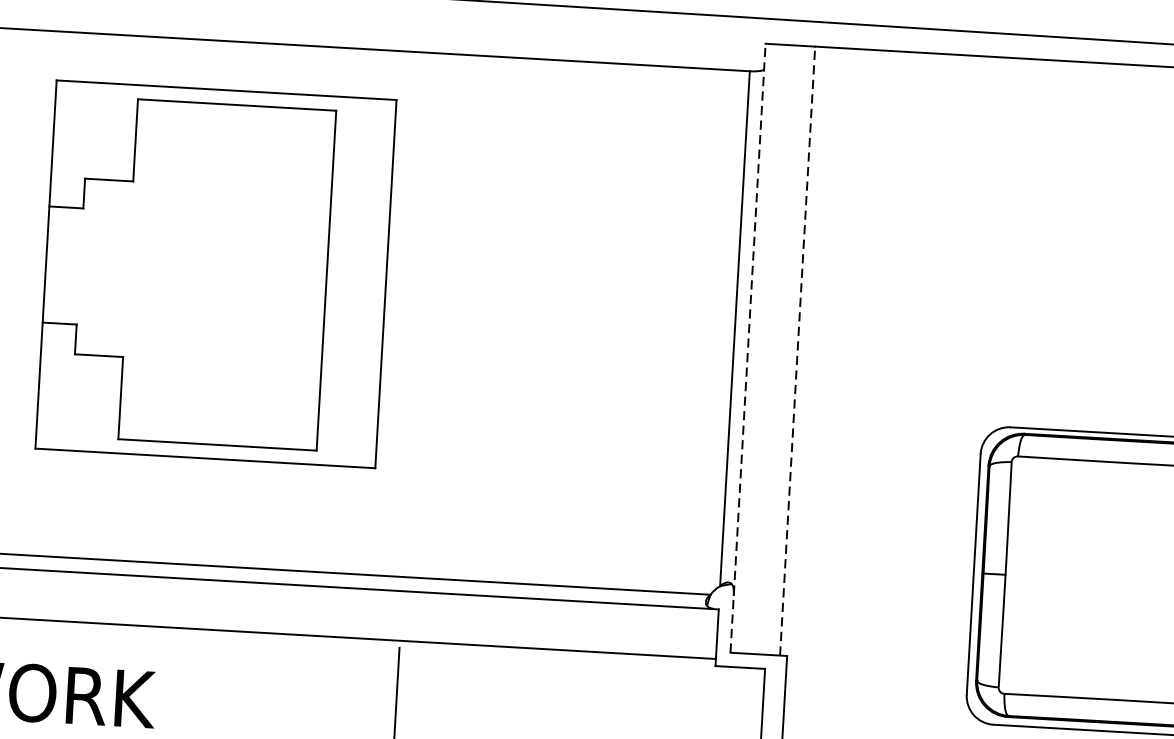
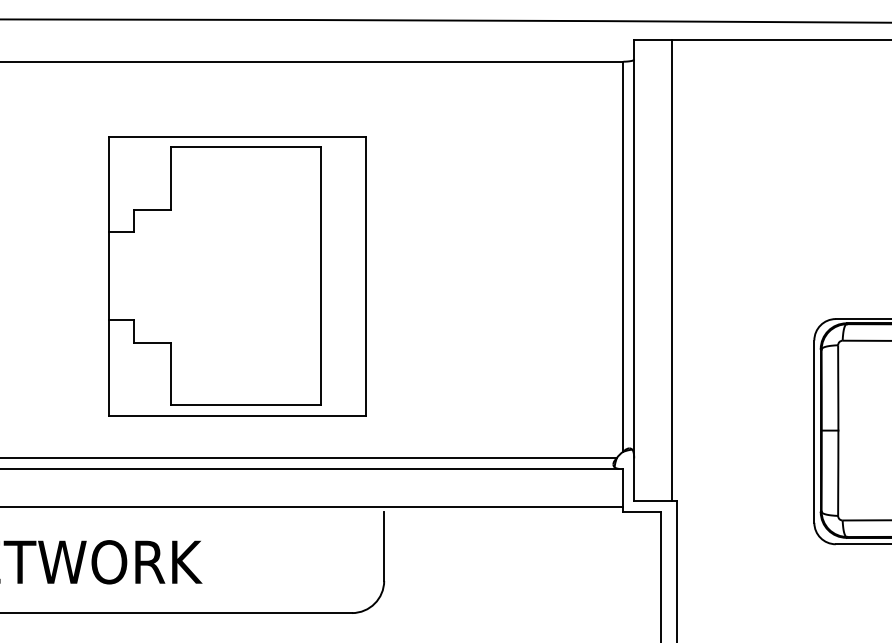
part: (216, 274) -> (237, 276), moved
line: (748, 347) -> (634, 270), dashed -> solid
line: (797, 350) -> (671, 270), dashed -> solid

